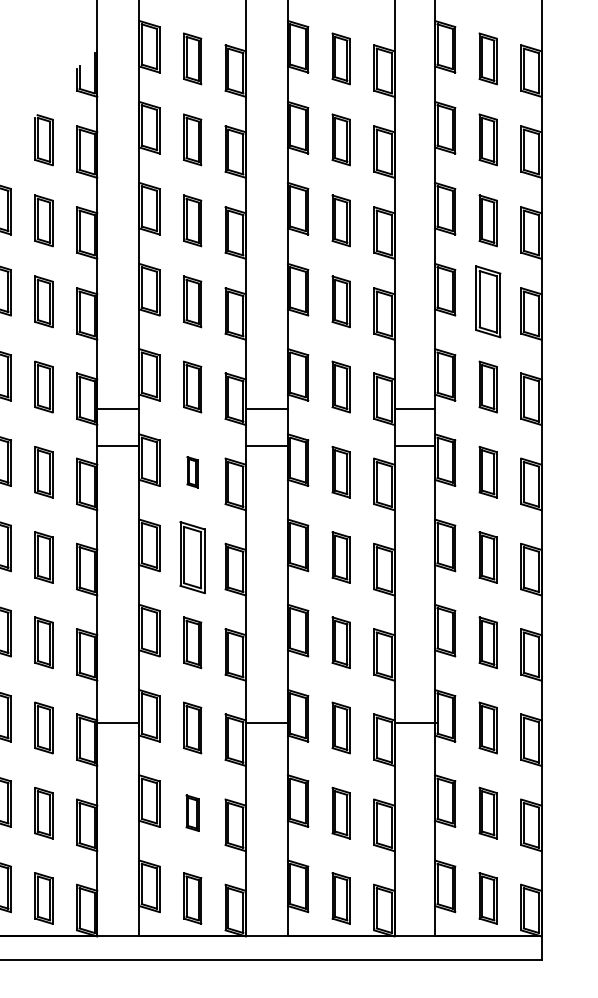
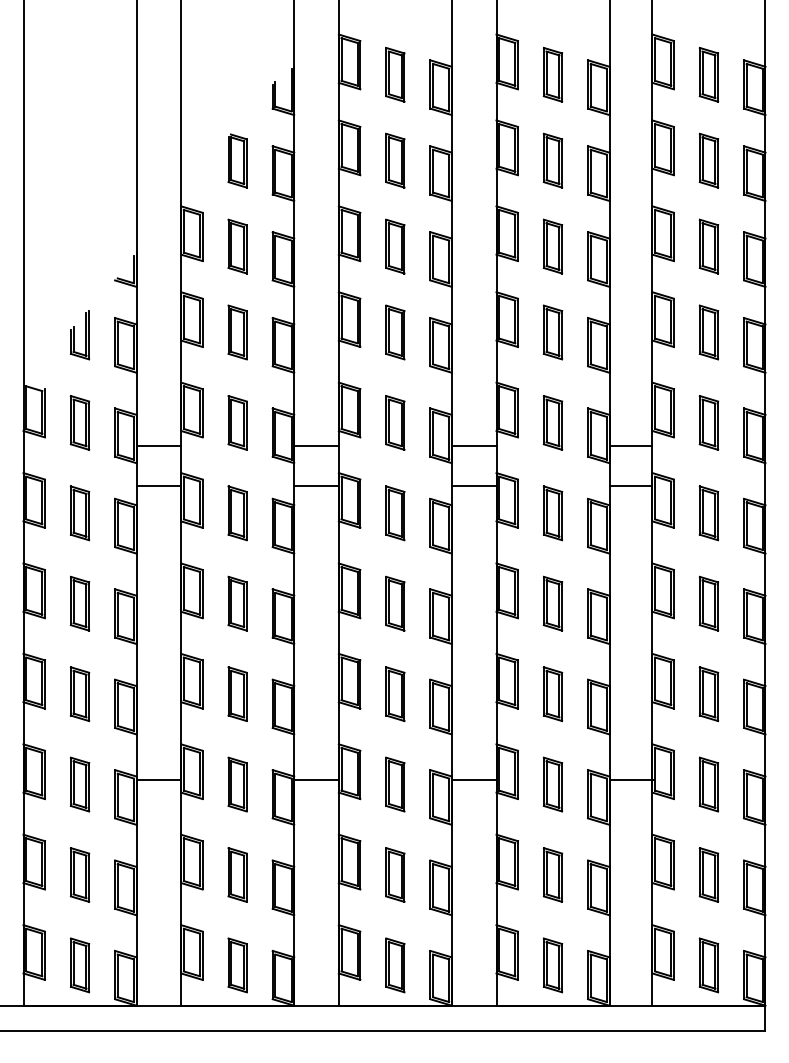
part: (487, 301) -> (708, 332), size x0.71
part: (192, 472) -> (395, 513), size x1.67
part: (192, 557) -> (395, 603), size x0.71
part: (192, 812) -> (395, 874), size x1.43

